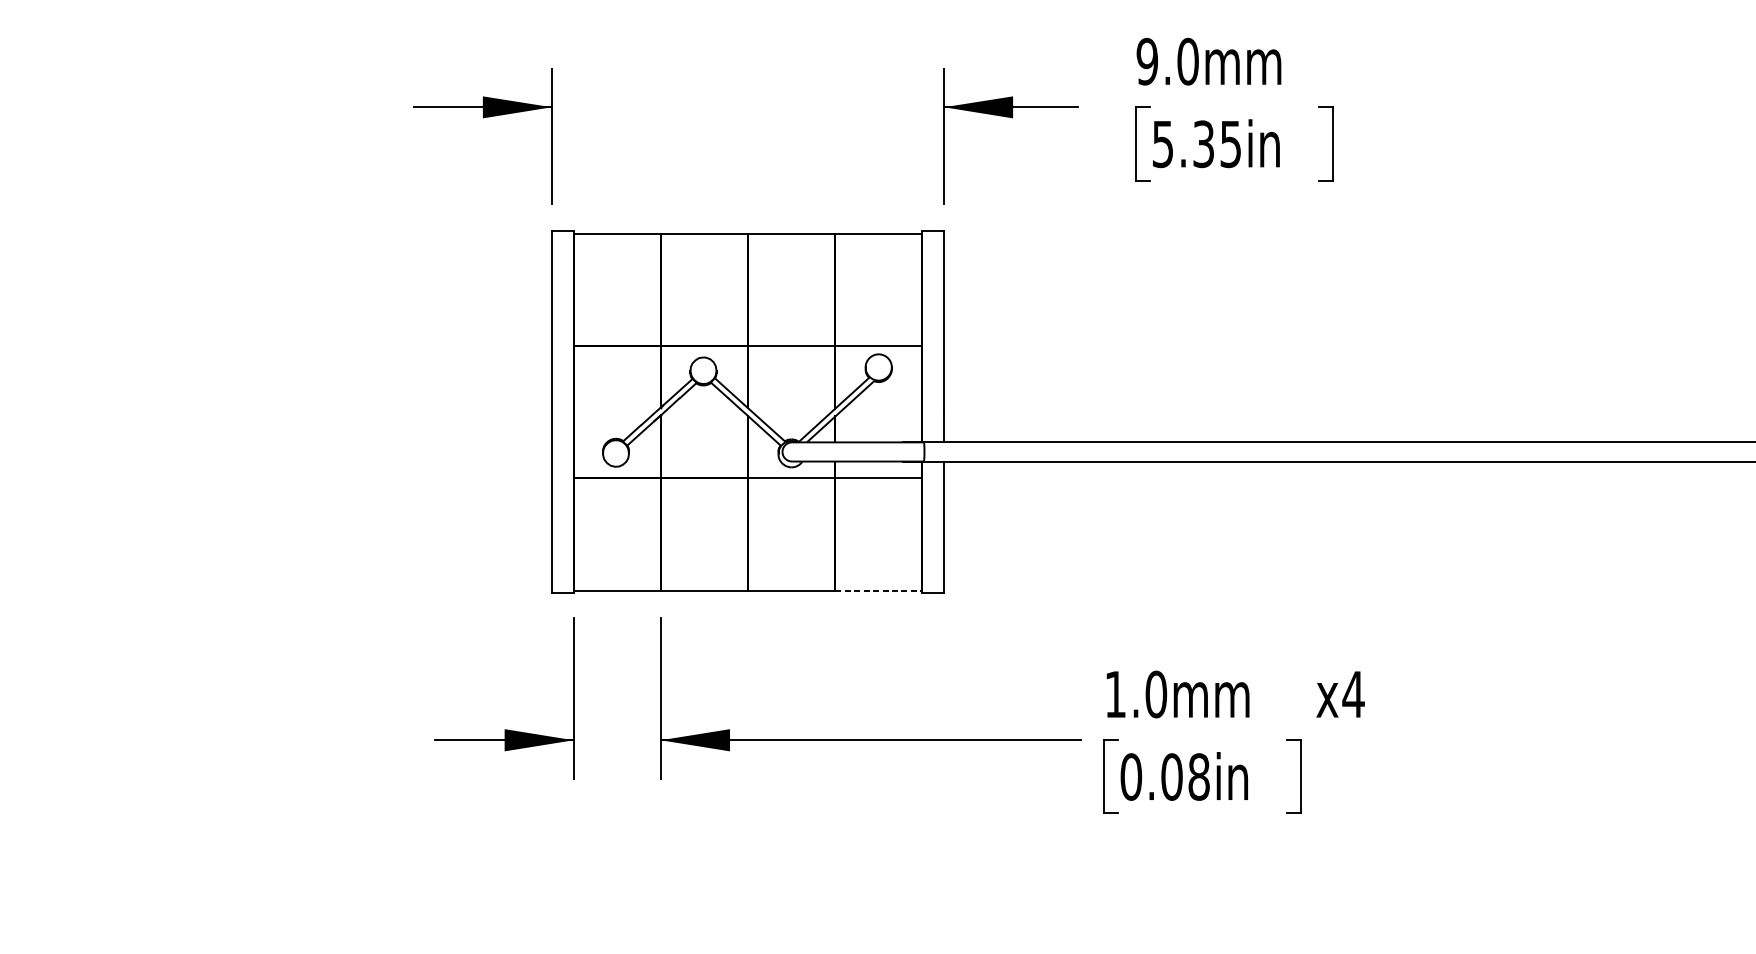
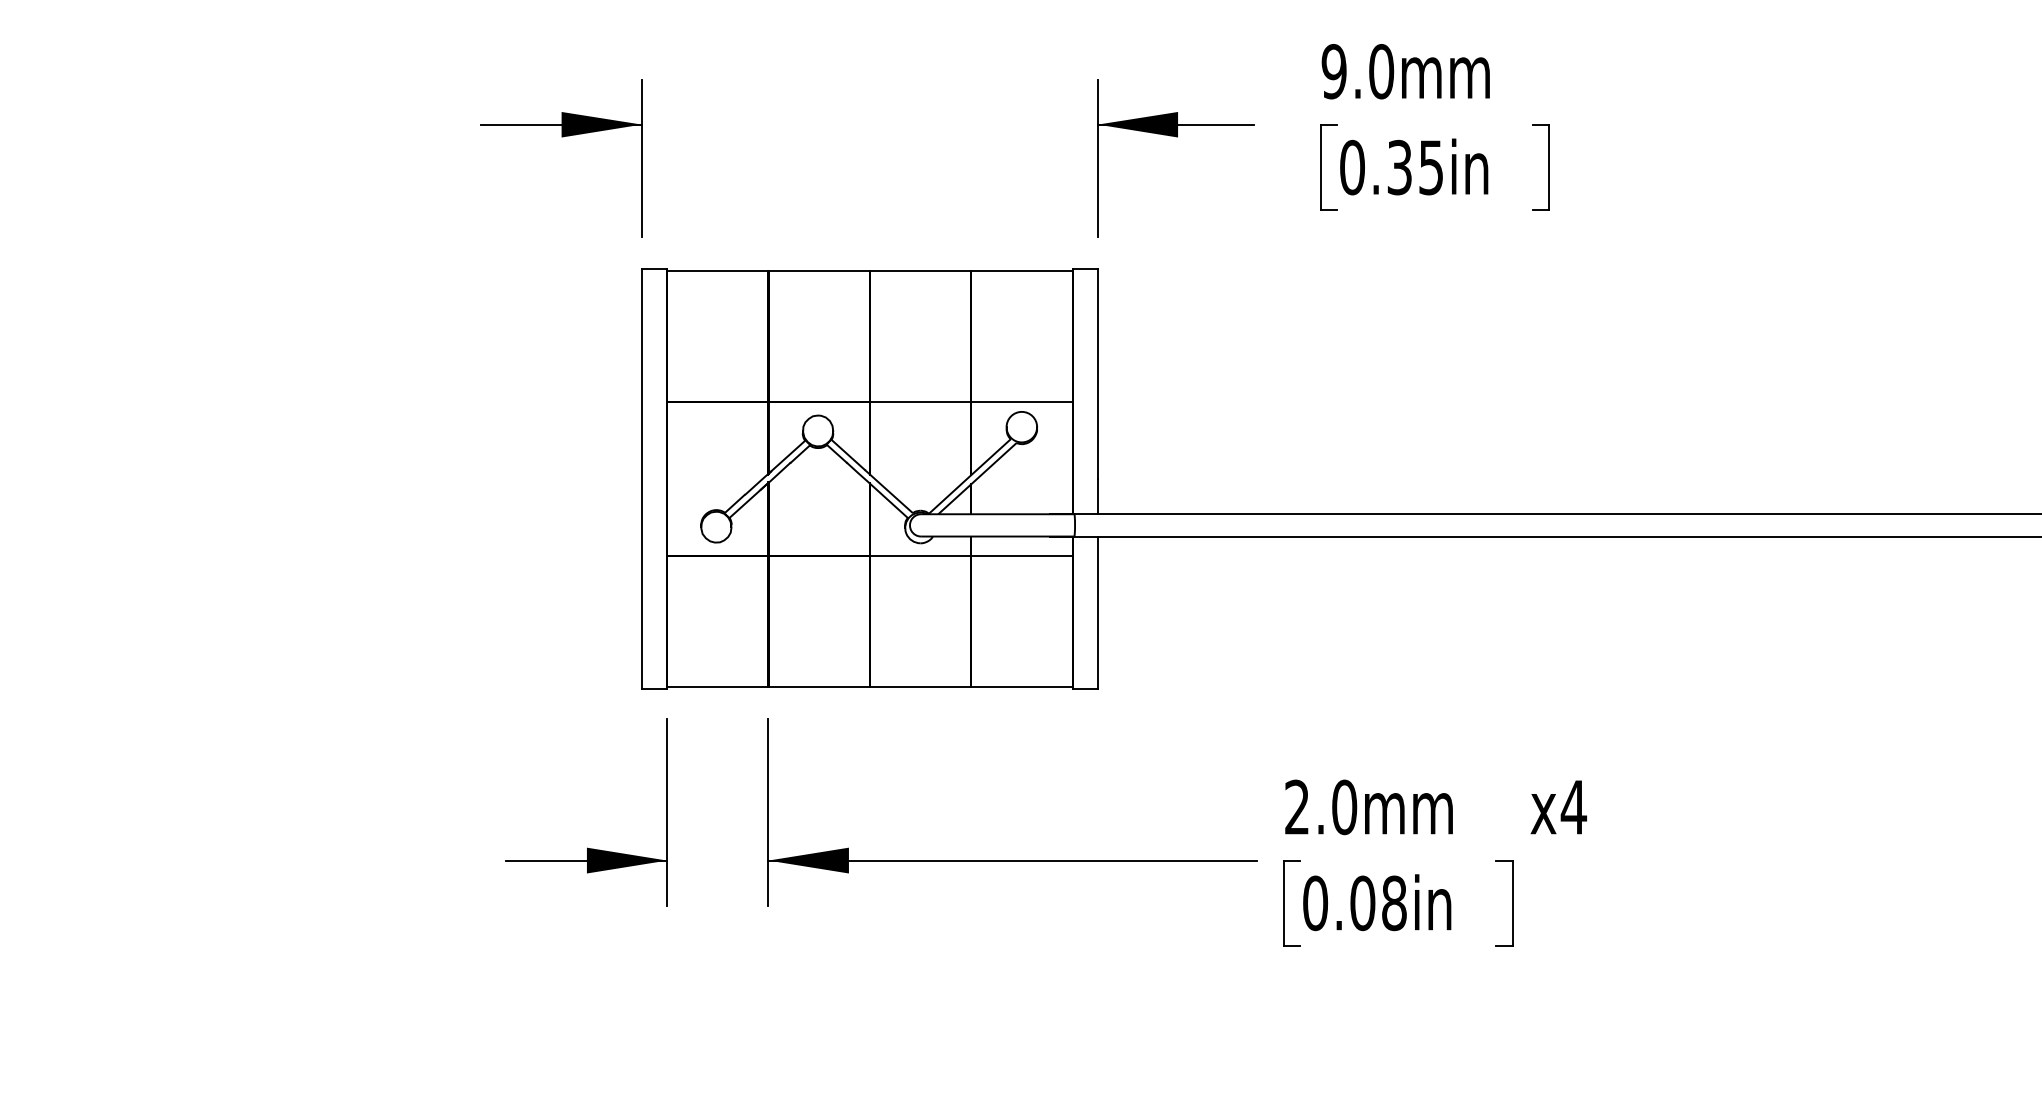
text: (1163, 144) -> (1352, 167), 5.35in -> 0.35in
line: (878, 590) -> (1021, 686), dashed -> solid
text: (1114, 693) -> (1296, 806), 1.0mm -> 2.0mm

